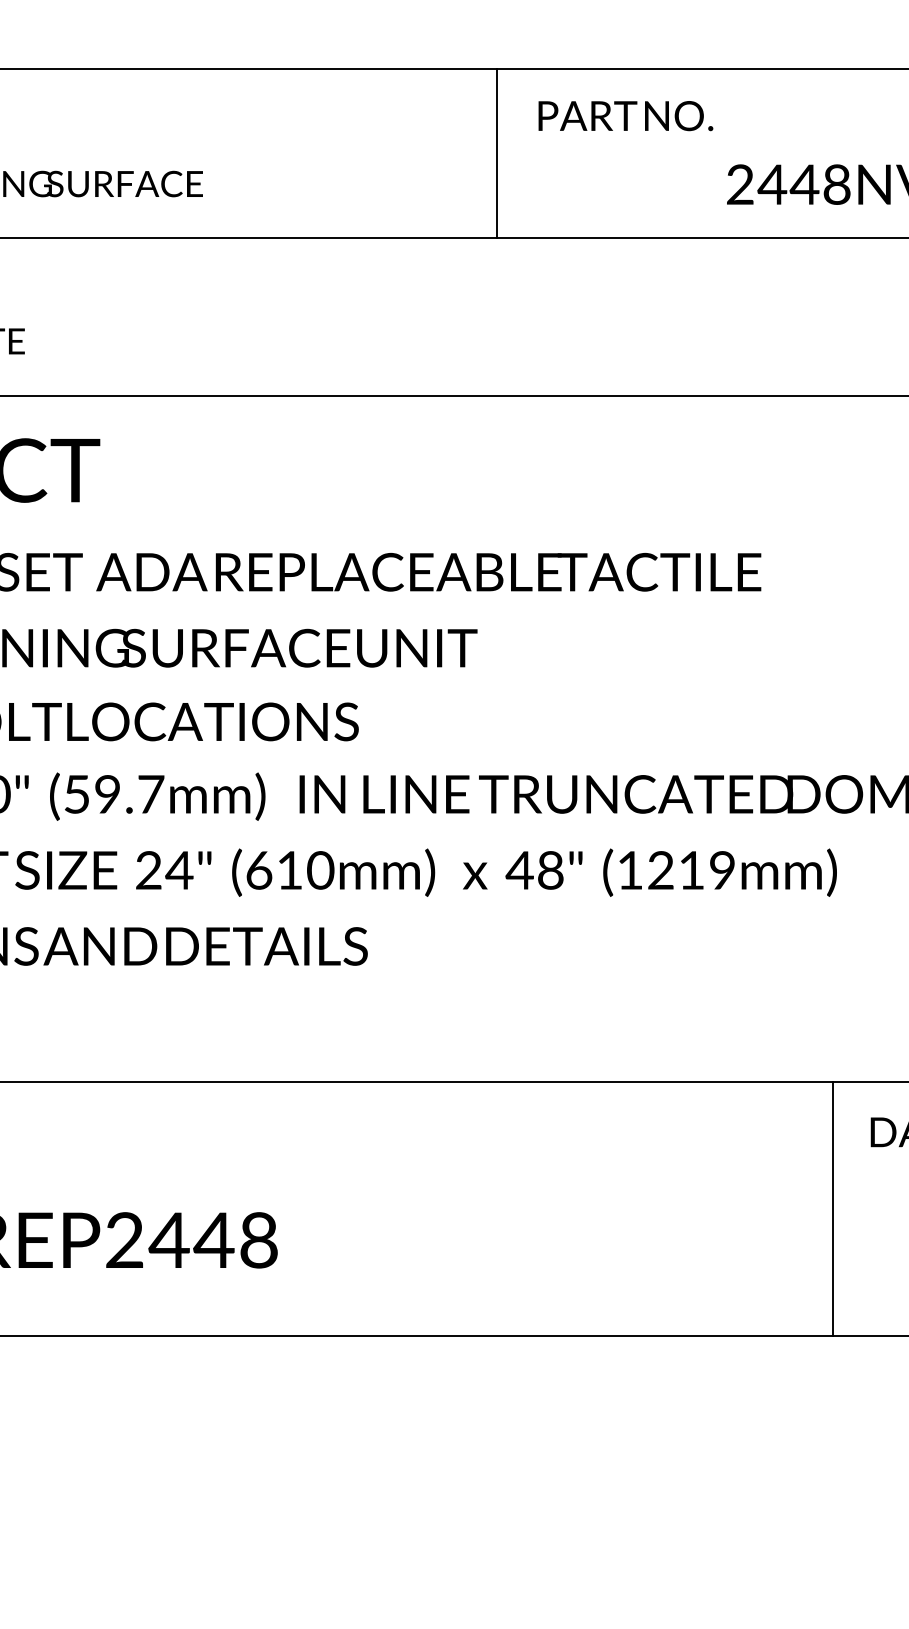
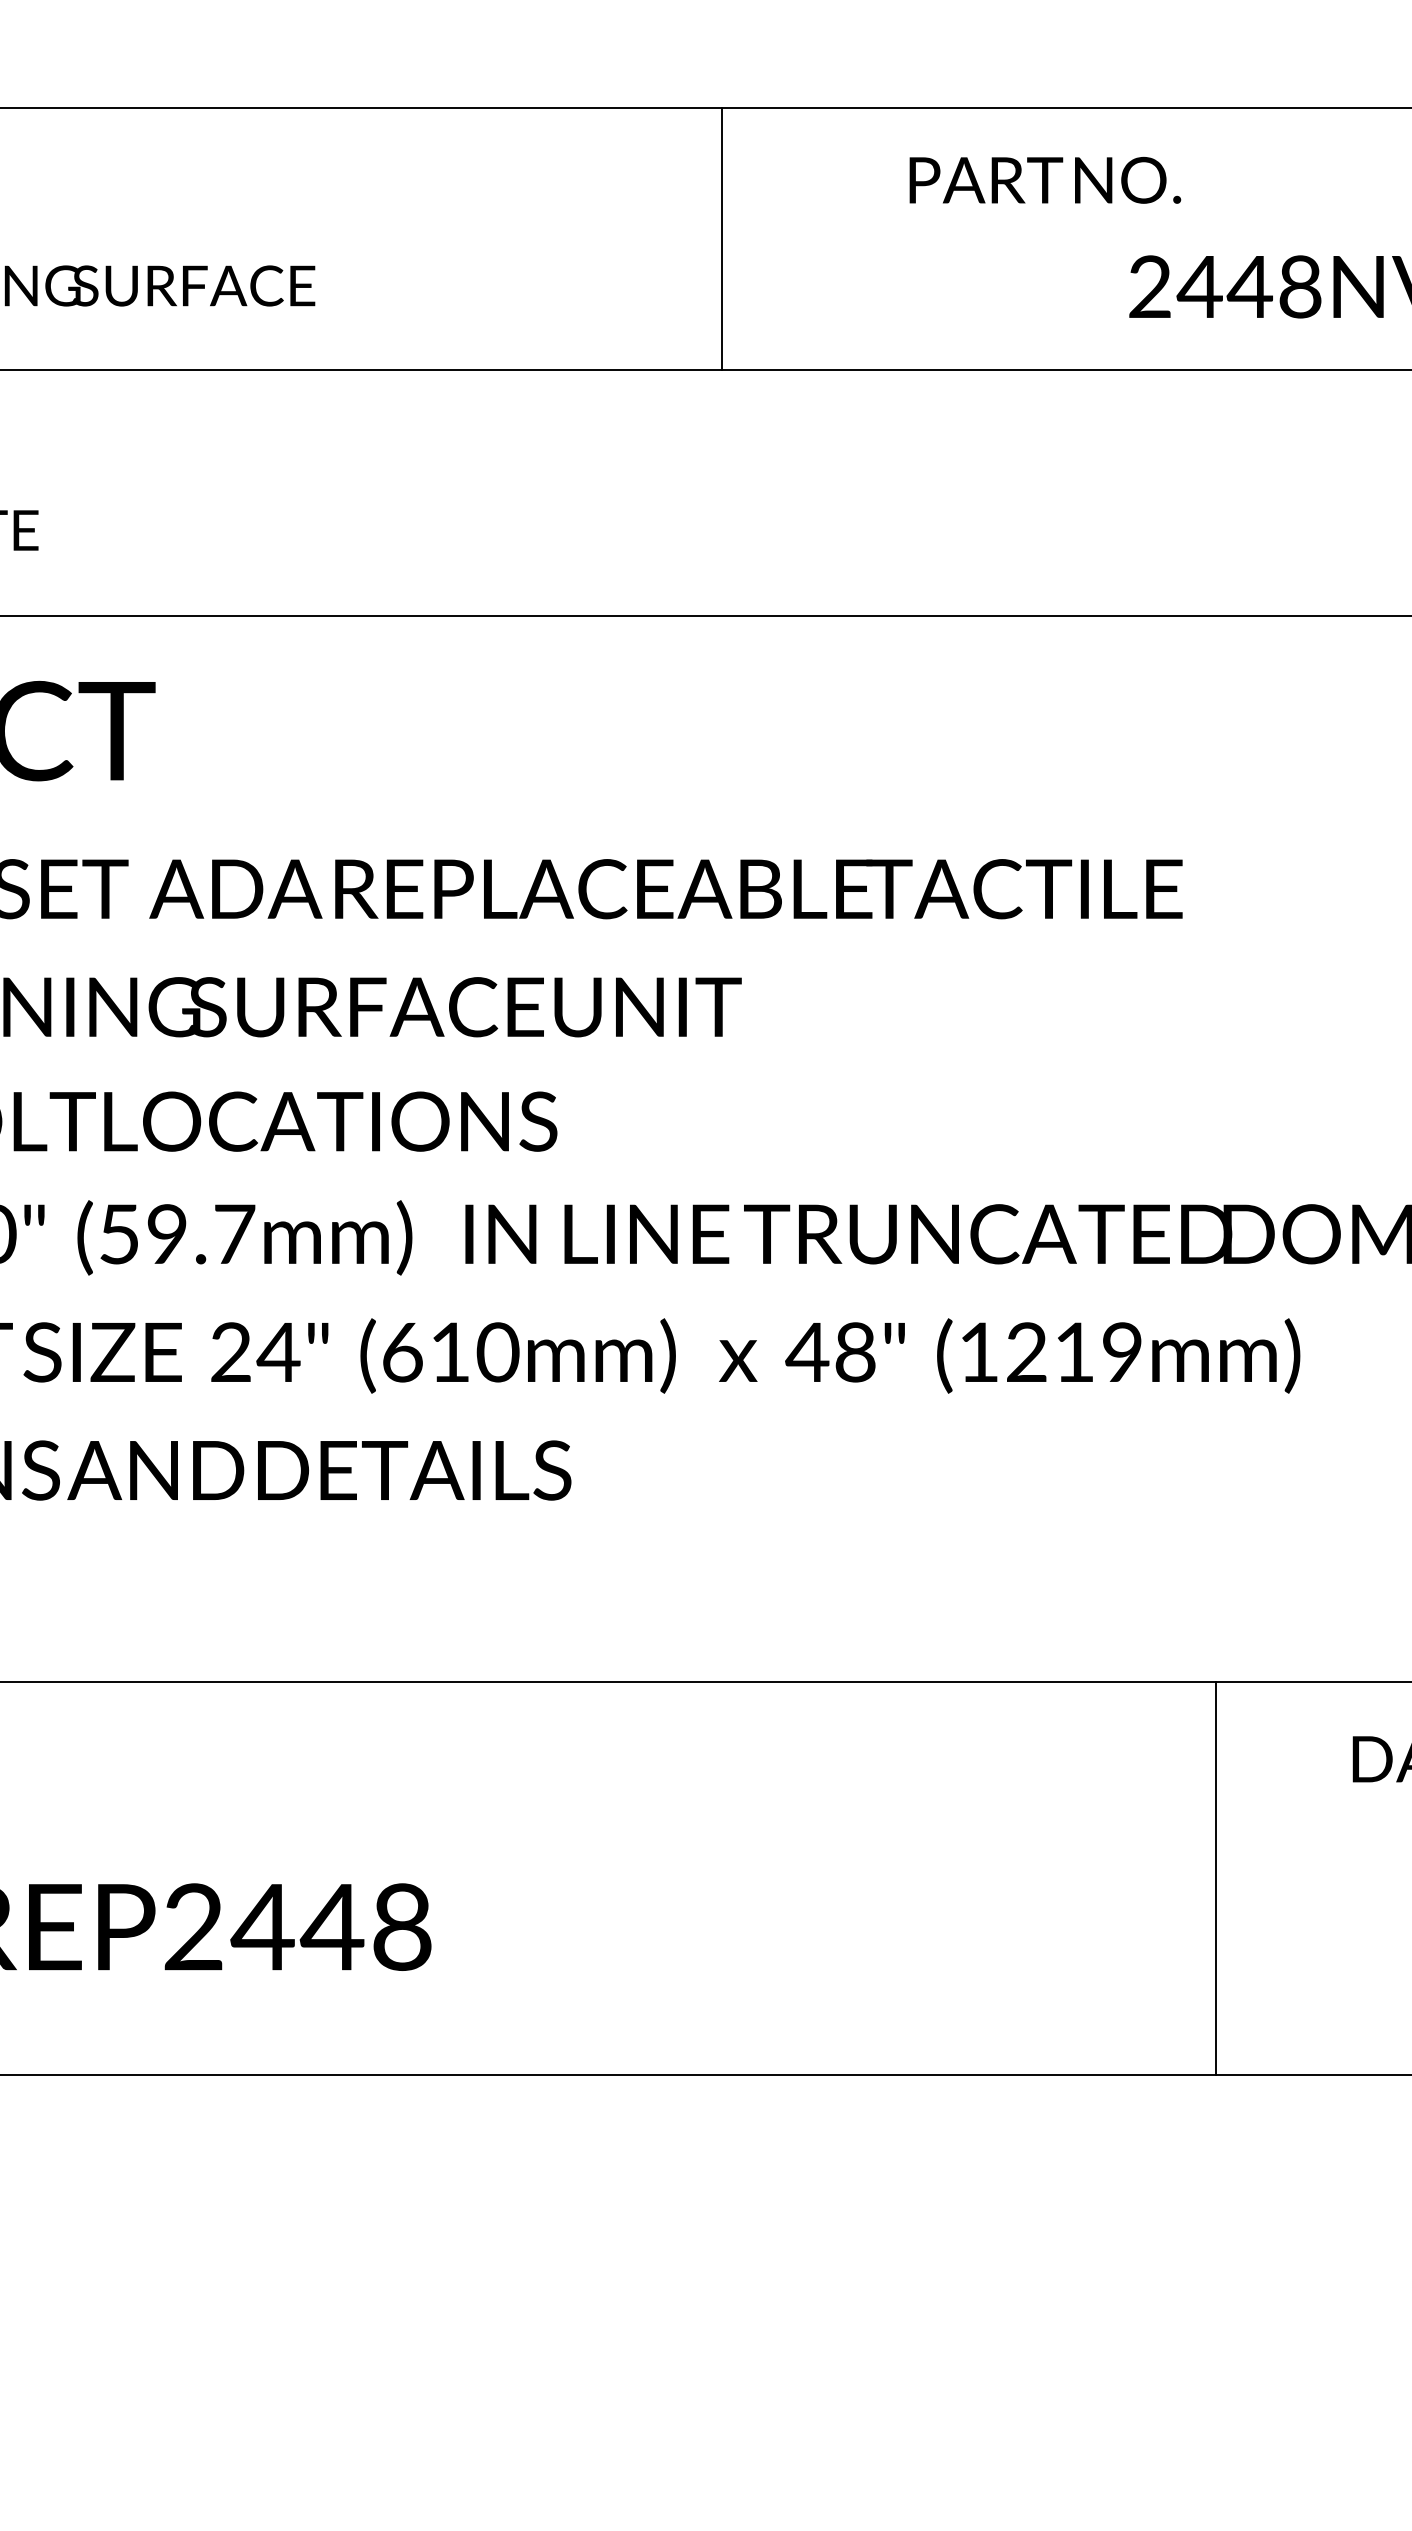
text: (625, 116) -> (1044, 181), moved
line: (496, 153) -> (721, 238), moved
line: (832, 1208) -> (1215, 1877), moved

